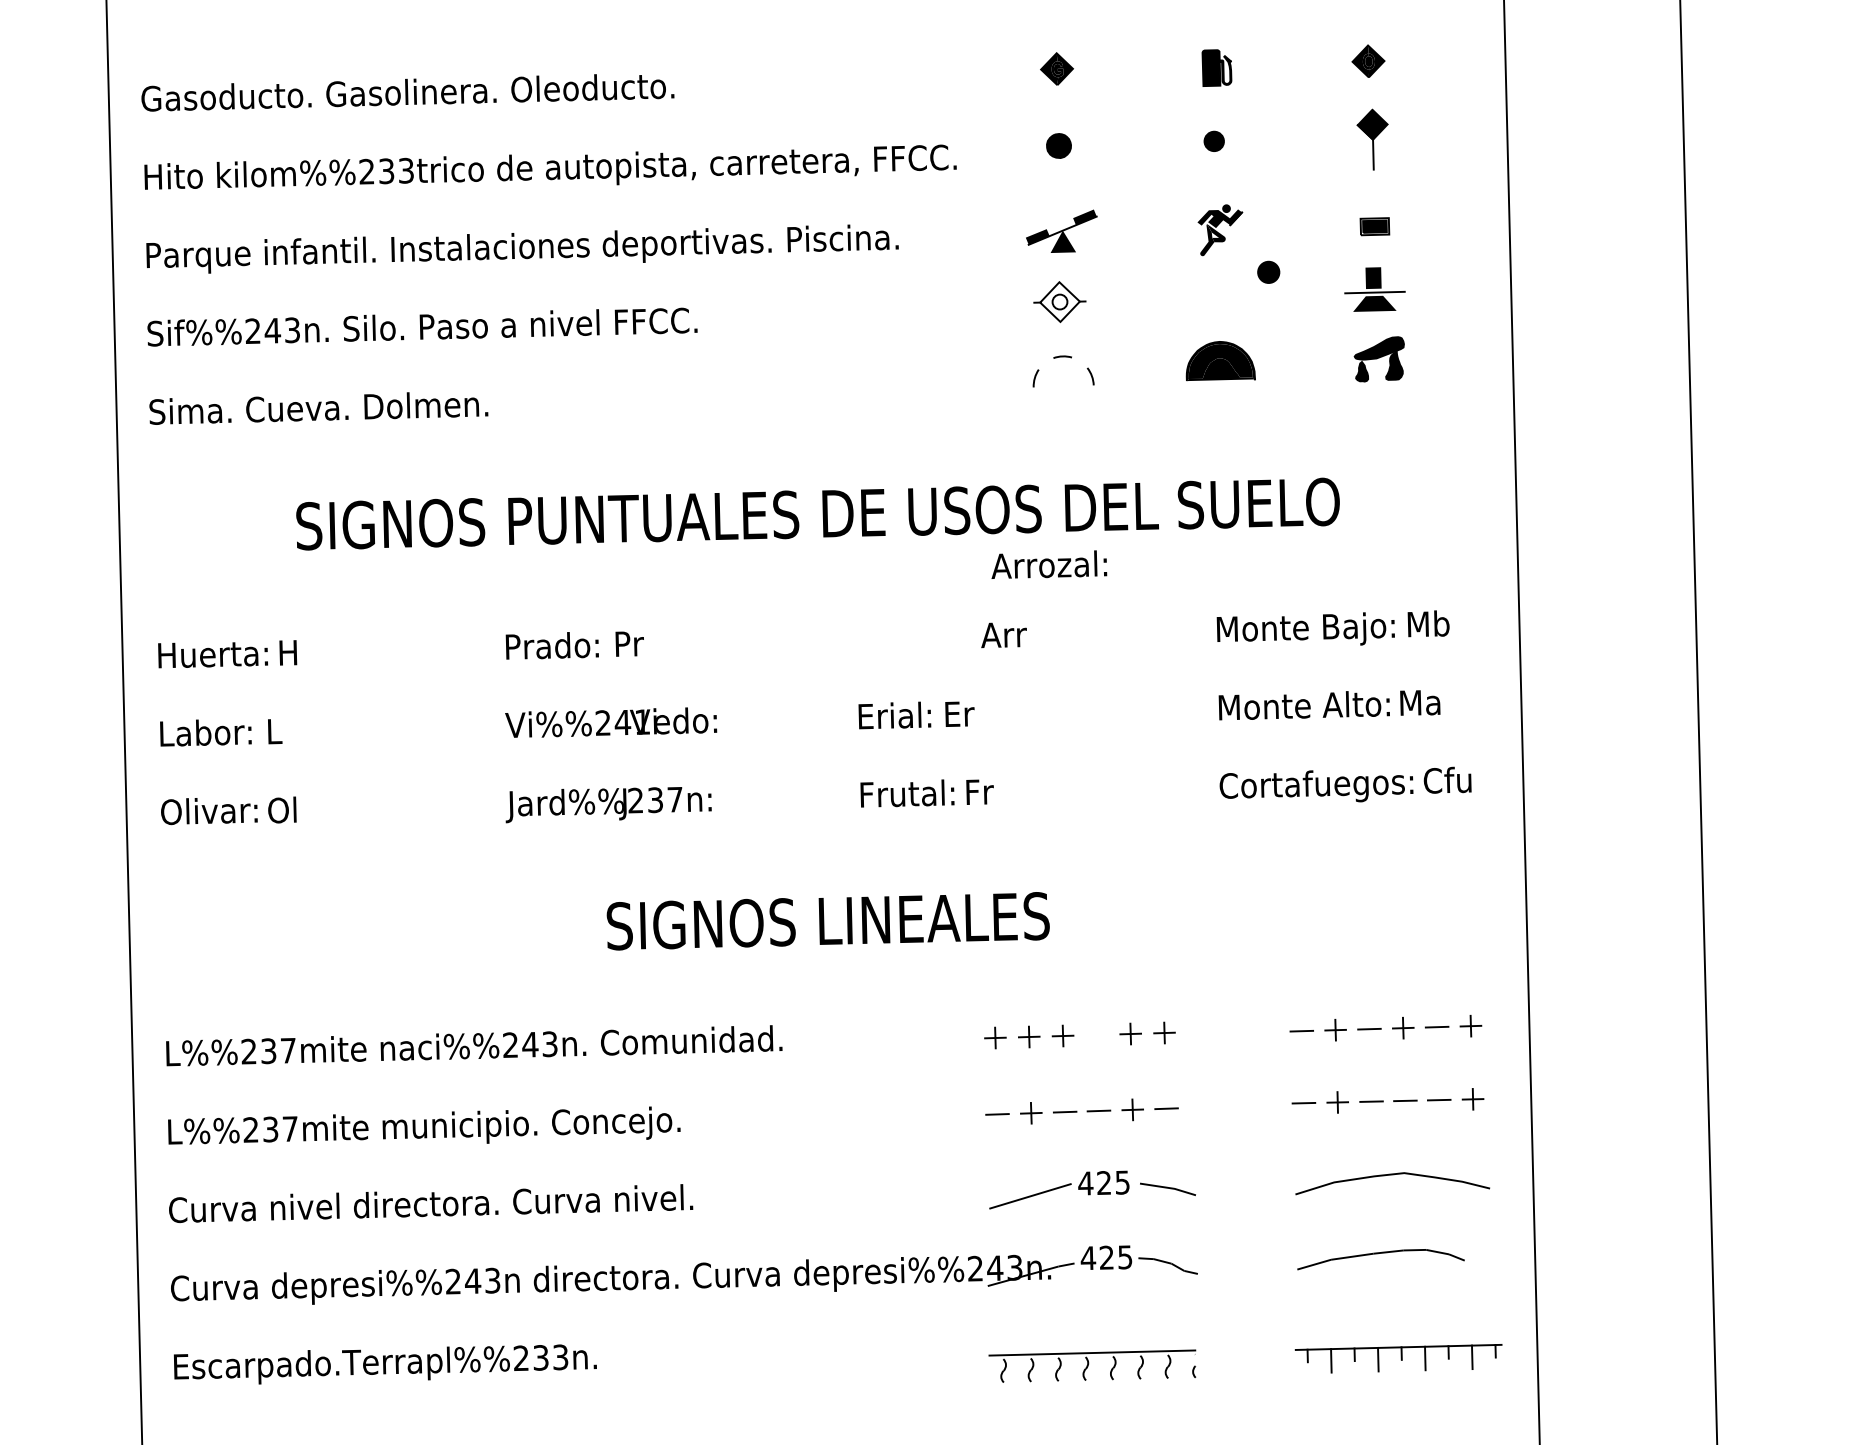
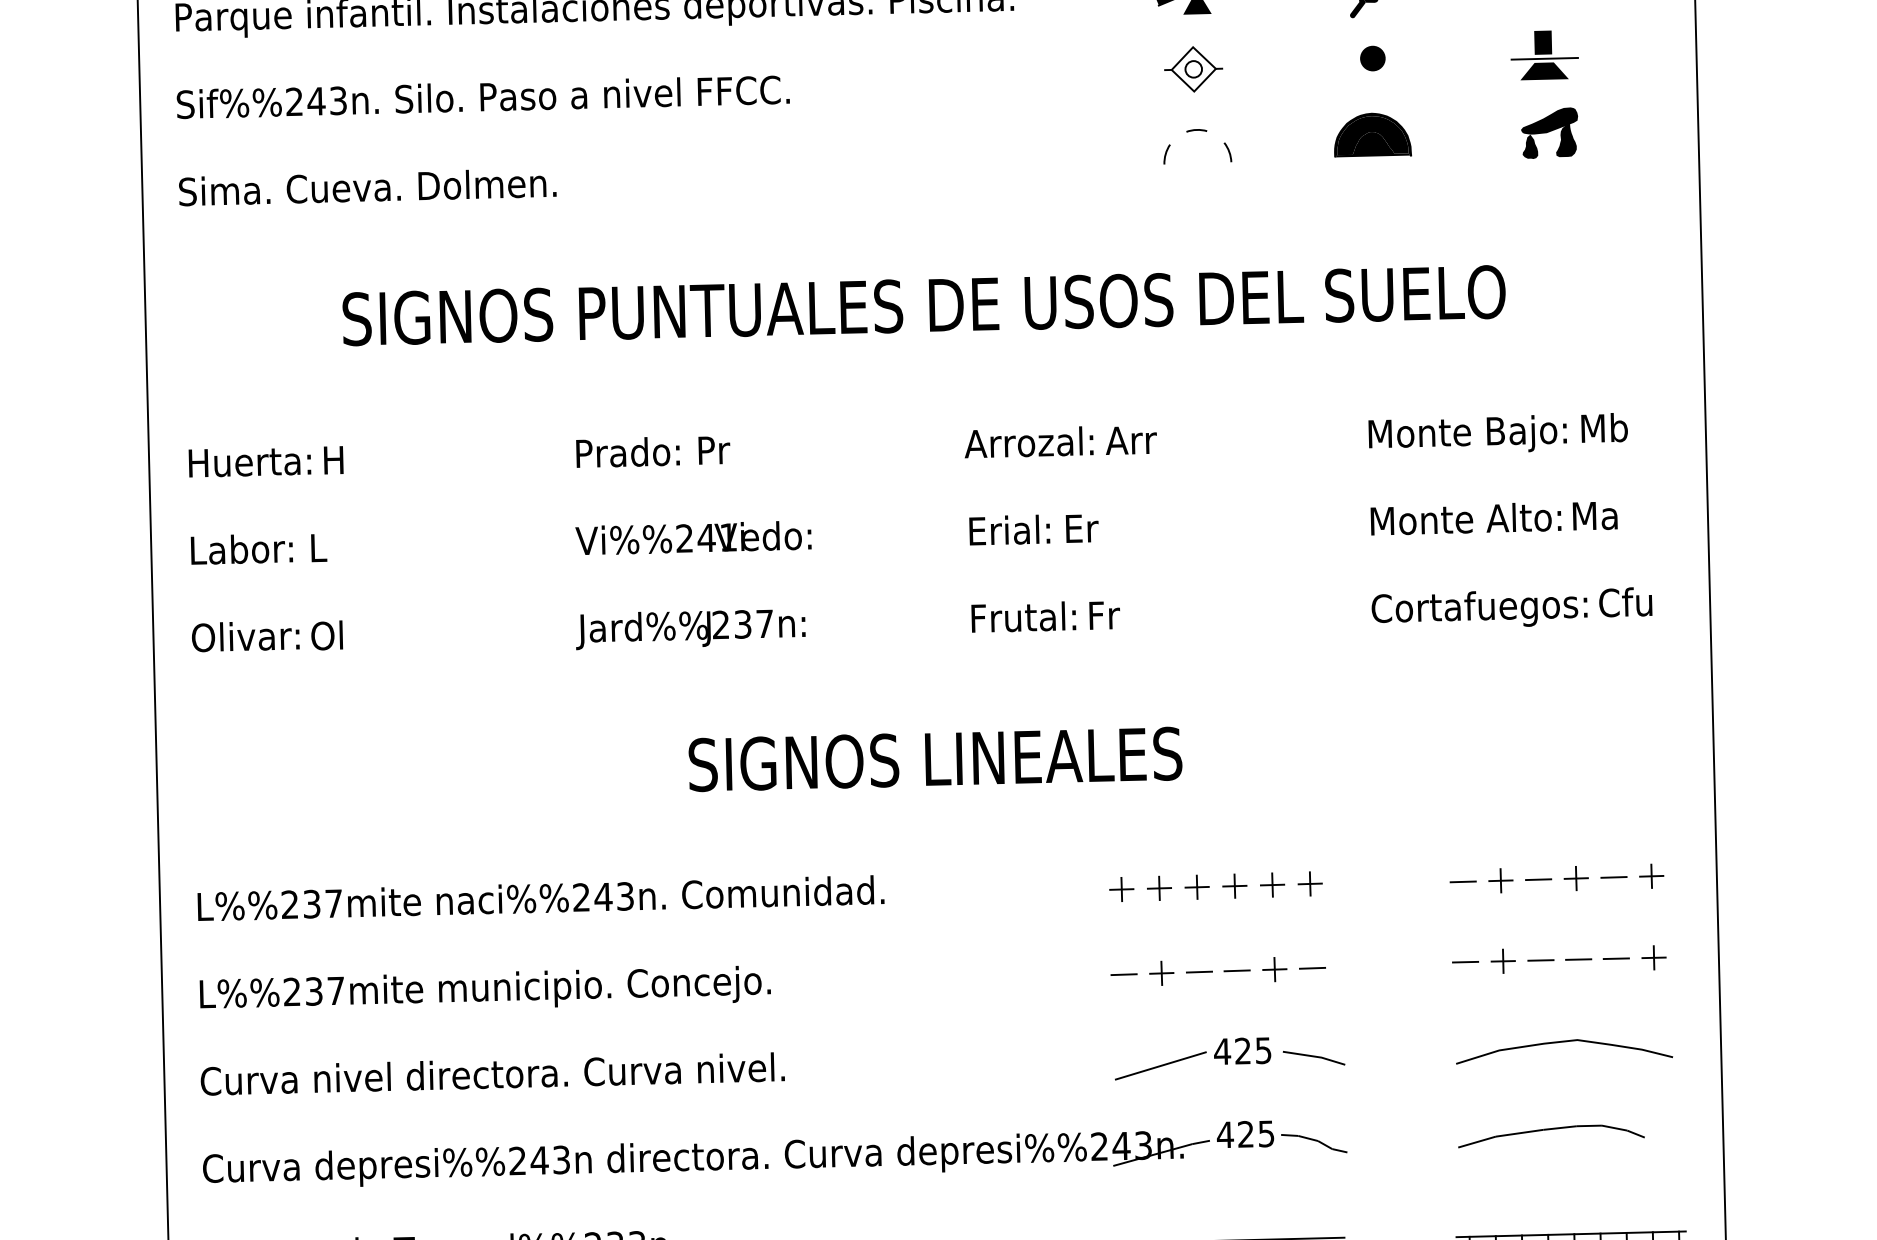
part: (1268, 271) -> (1372, 57), moved
text: (1049, 564) -> (1029, 442), moved
part: (1096, 1034) -> (1234, 885), added

